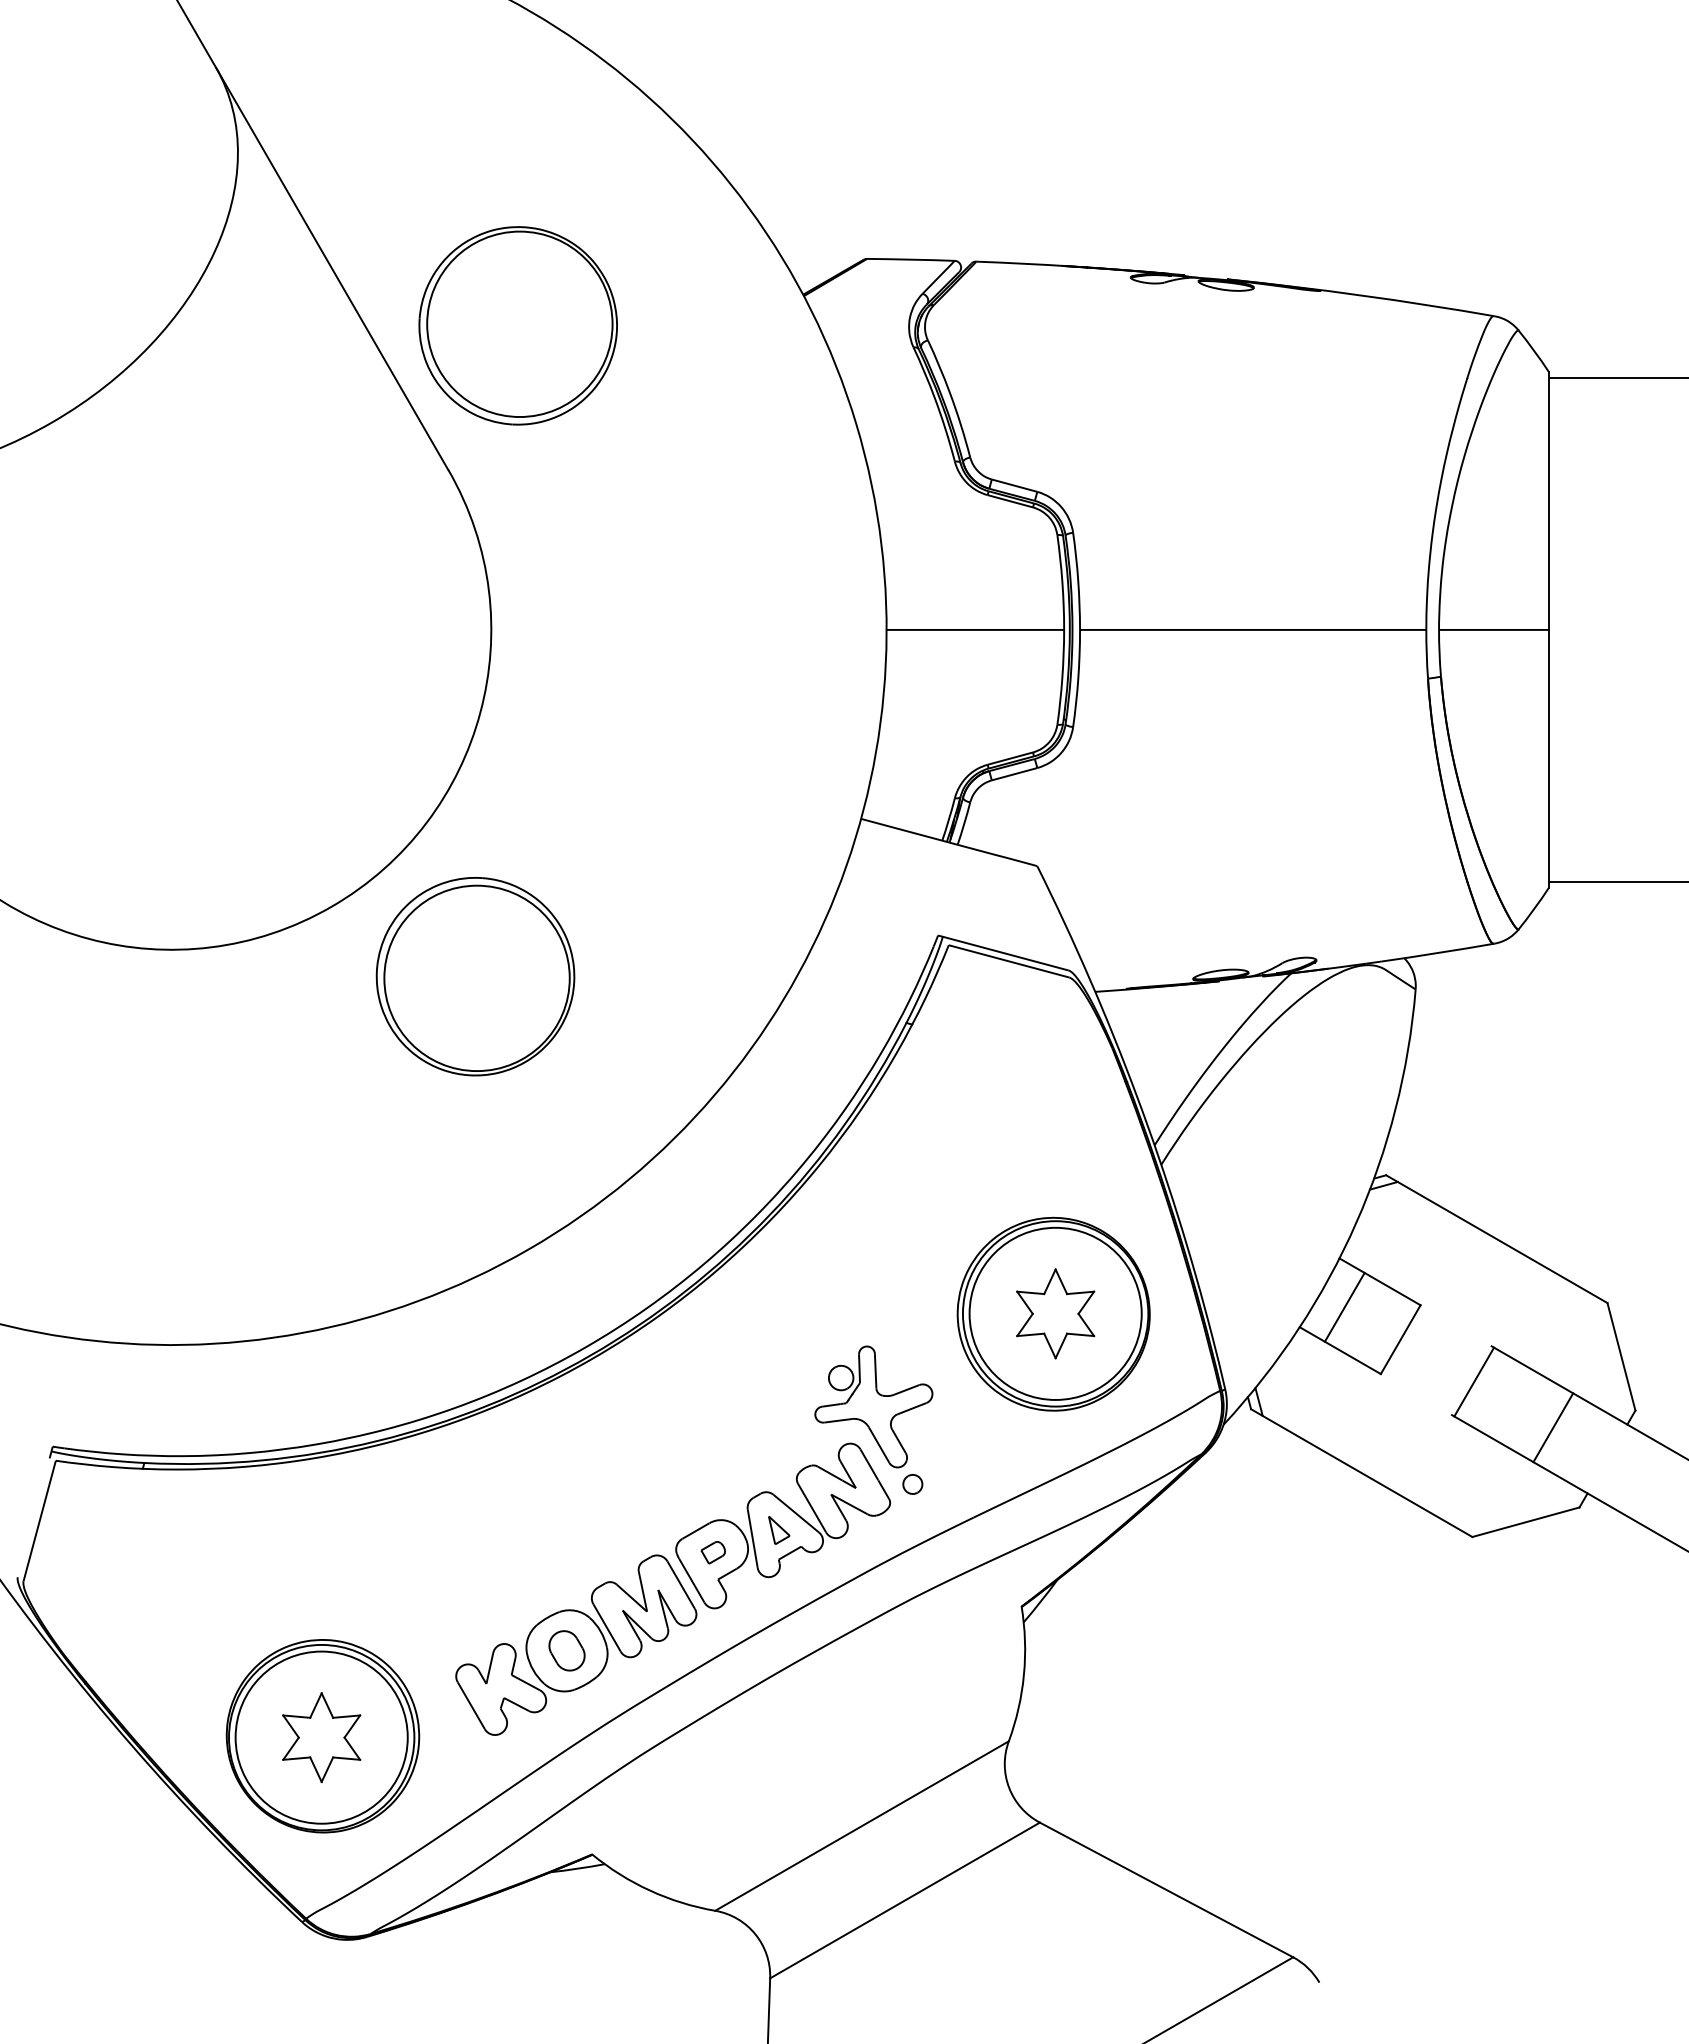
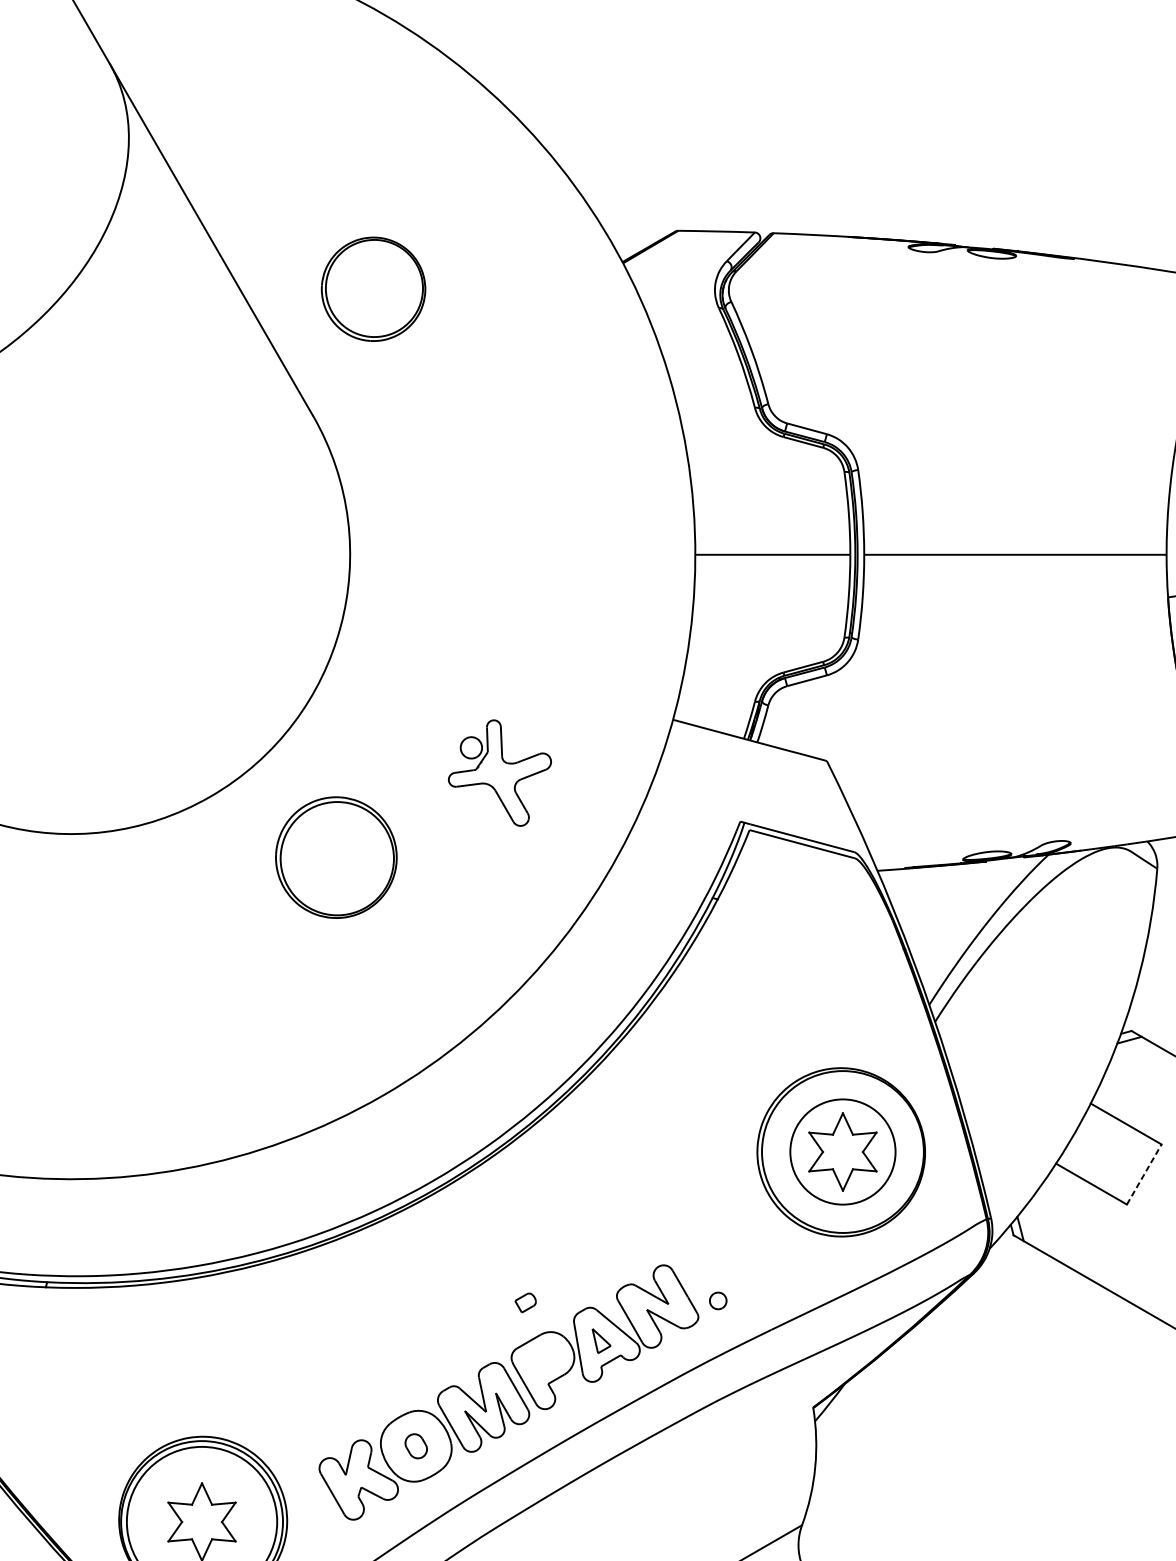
part: (517, 325) -> (373, 288), size x0.6
part: (475, 976) -> (336, 857), size x0.7
line: (1344, 1306) -> (1095, 1145), removed
circle: (1055, 1313) -> (842, 1151), size x0.7
line: (1400, 1339) -> (1144, 1174), solid -> dashed
part: (873, 1406) -> (499, 772), moved
part: (712, 1552) -> (524, 1302), moved
part: (566, 1650) -> (415, 1445), size x0.7

